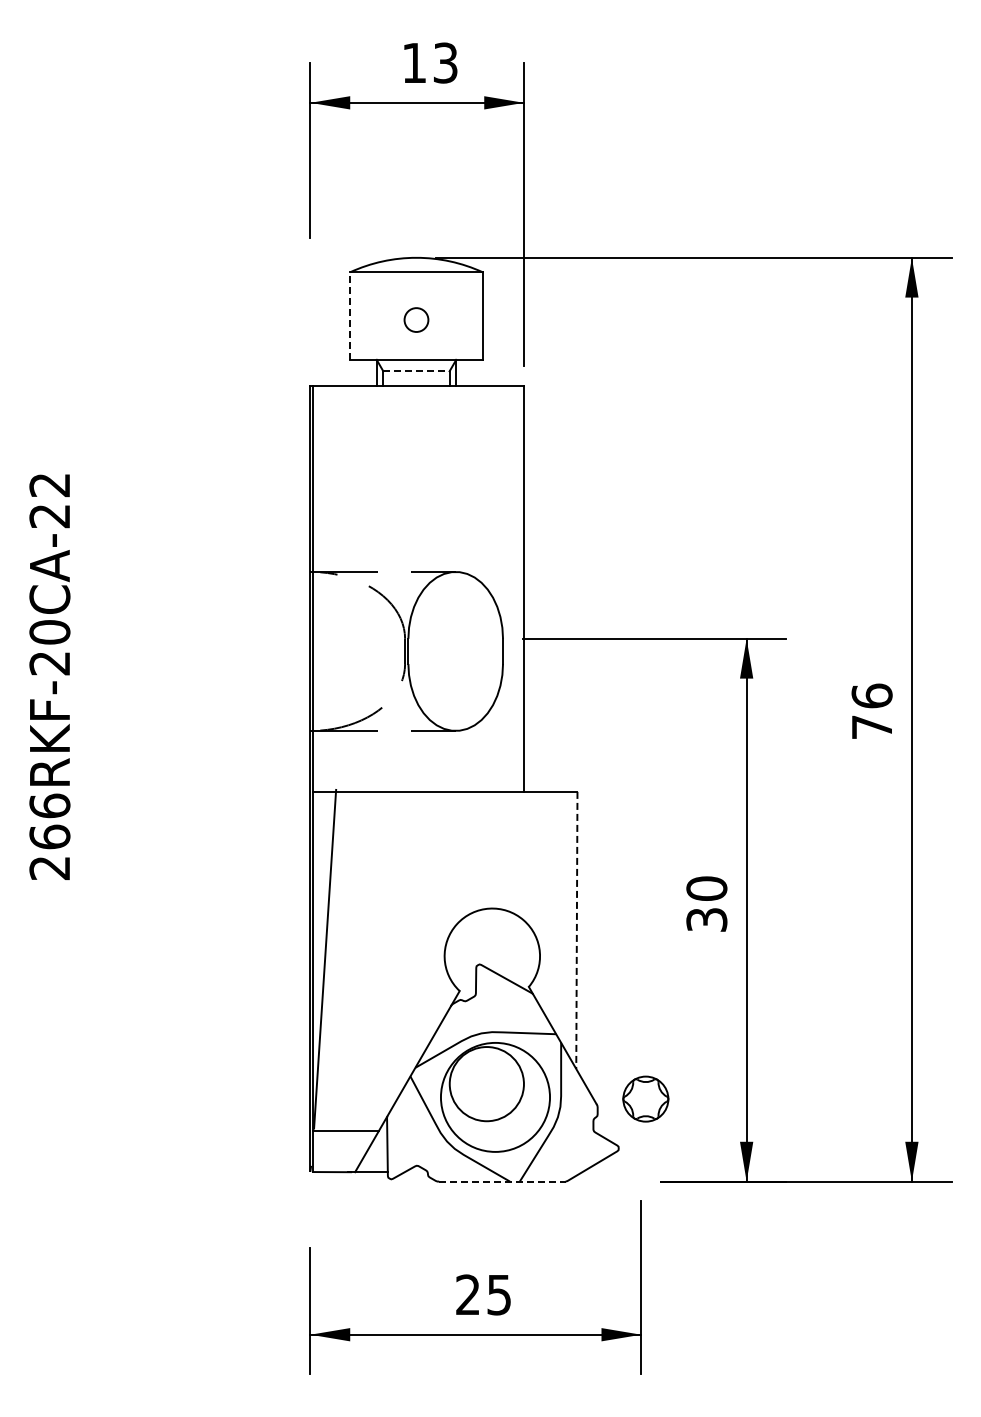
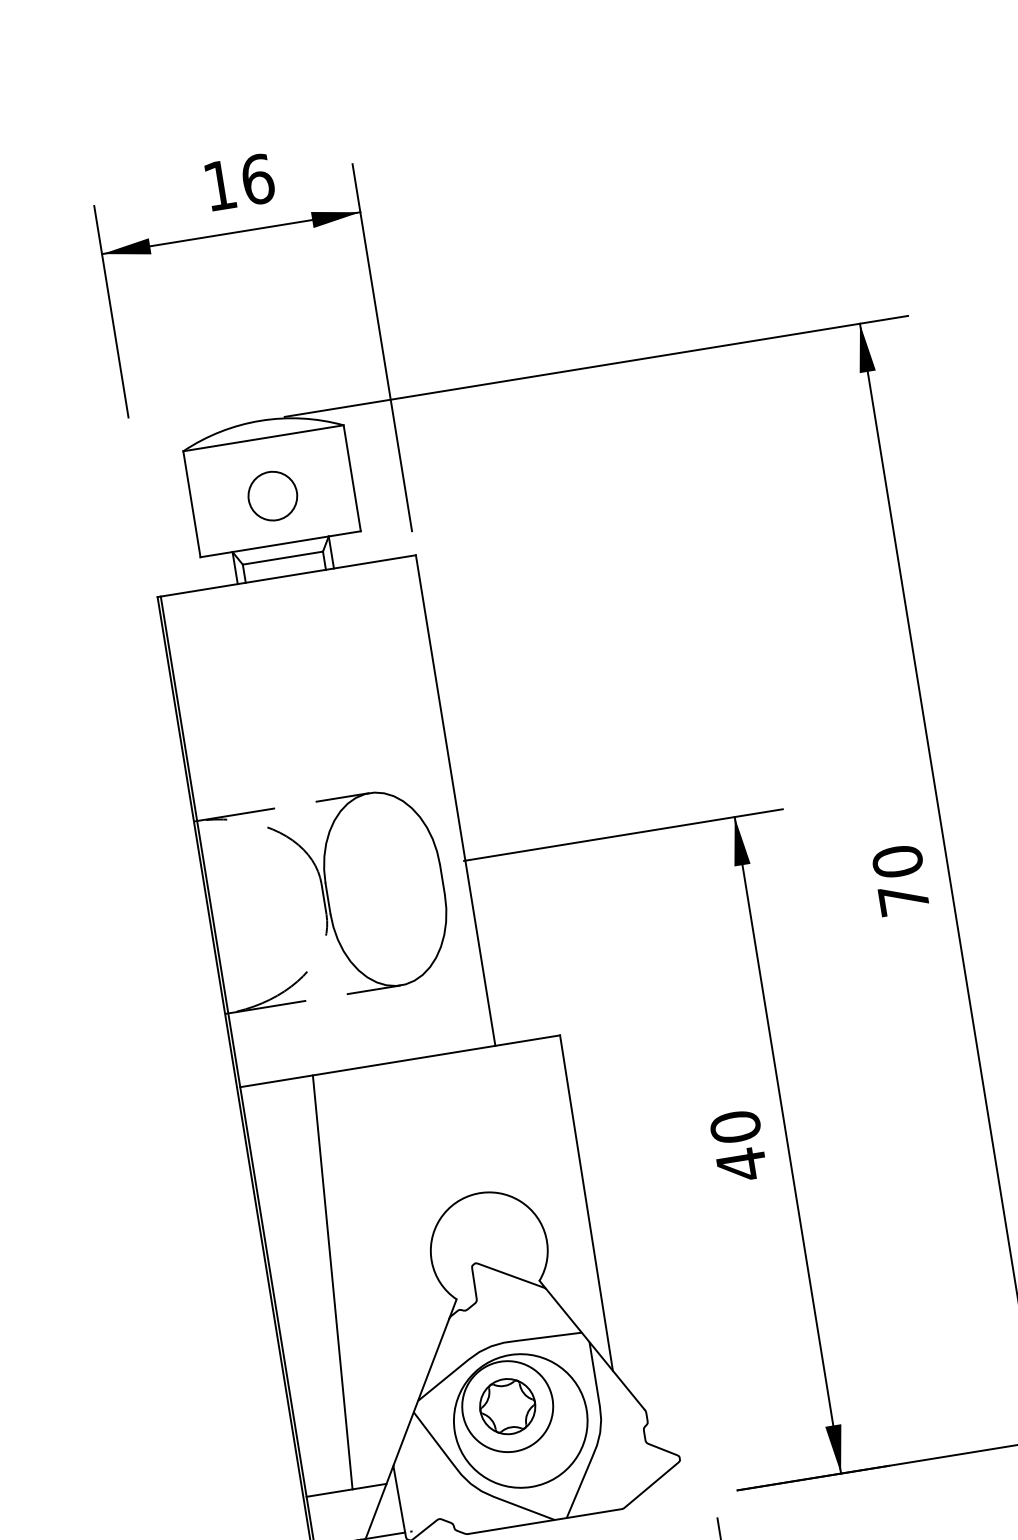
text: (445, 62) -> (257, 178), 13 -> 16
line: (350, 316) -> (192, 504), dashed -> solid
circle: (416, 319) -> (272, 495), size x1.67
line: (416, 371) -> (282, 558), dashed -> solid
text: (871, 695) -> (896, 861), 76 -> 70
text: (706, 920) -> (741, 1165), 30 -> 40
line: (576, 930) -> (586, 1203), dashed -> solid
line: (325, 958) -> (333, 1281), moved
part: (645, 1098) -> (507, 1405), moved
line: (502, 1181) -> (545, 1521), dashed -> solid

